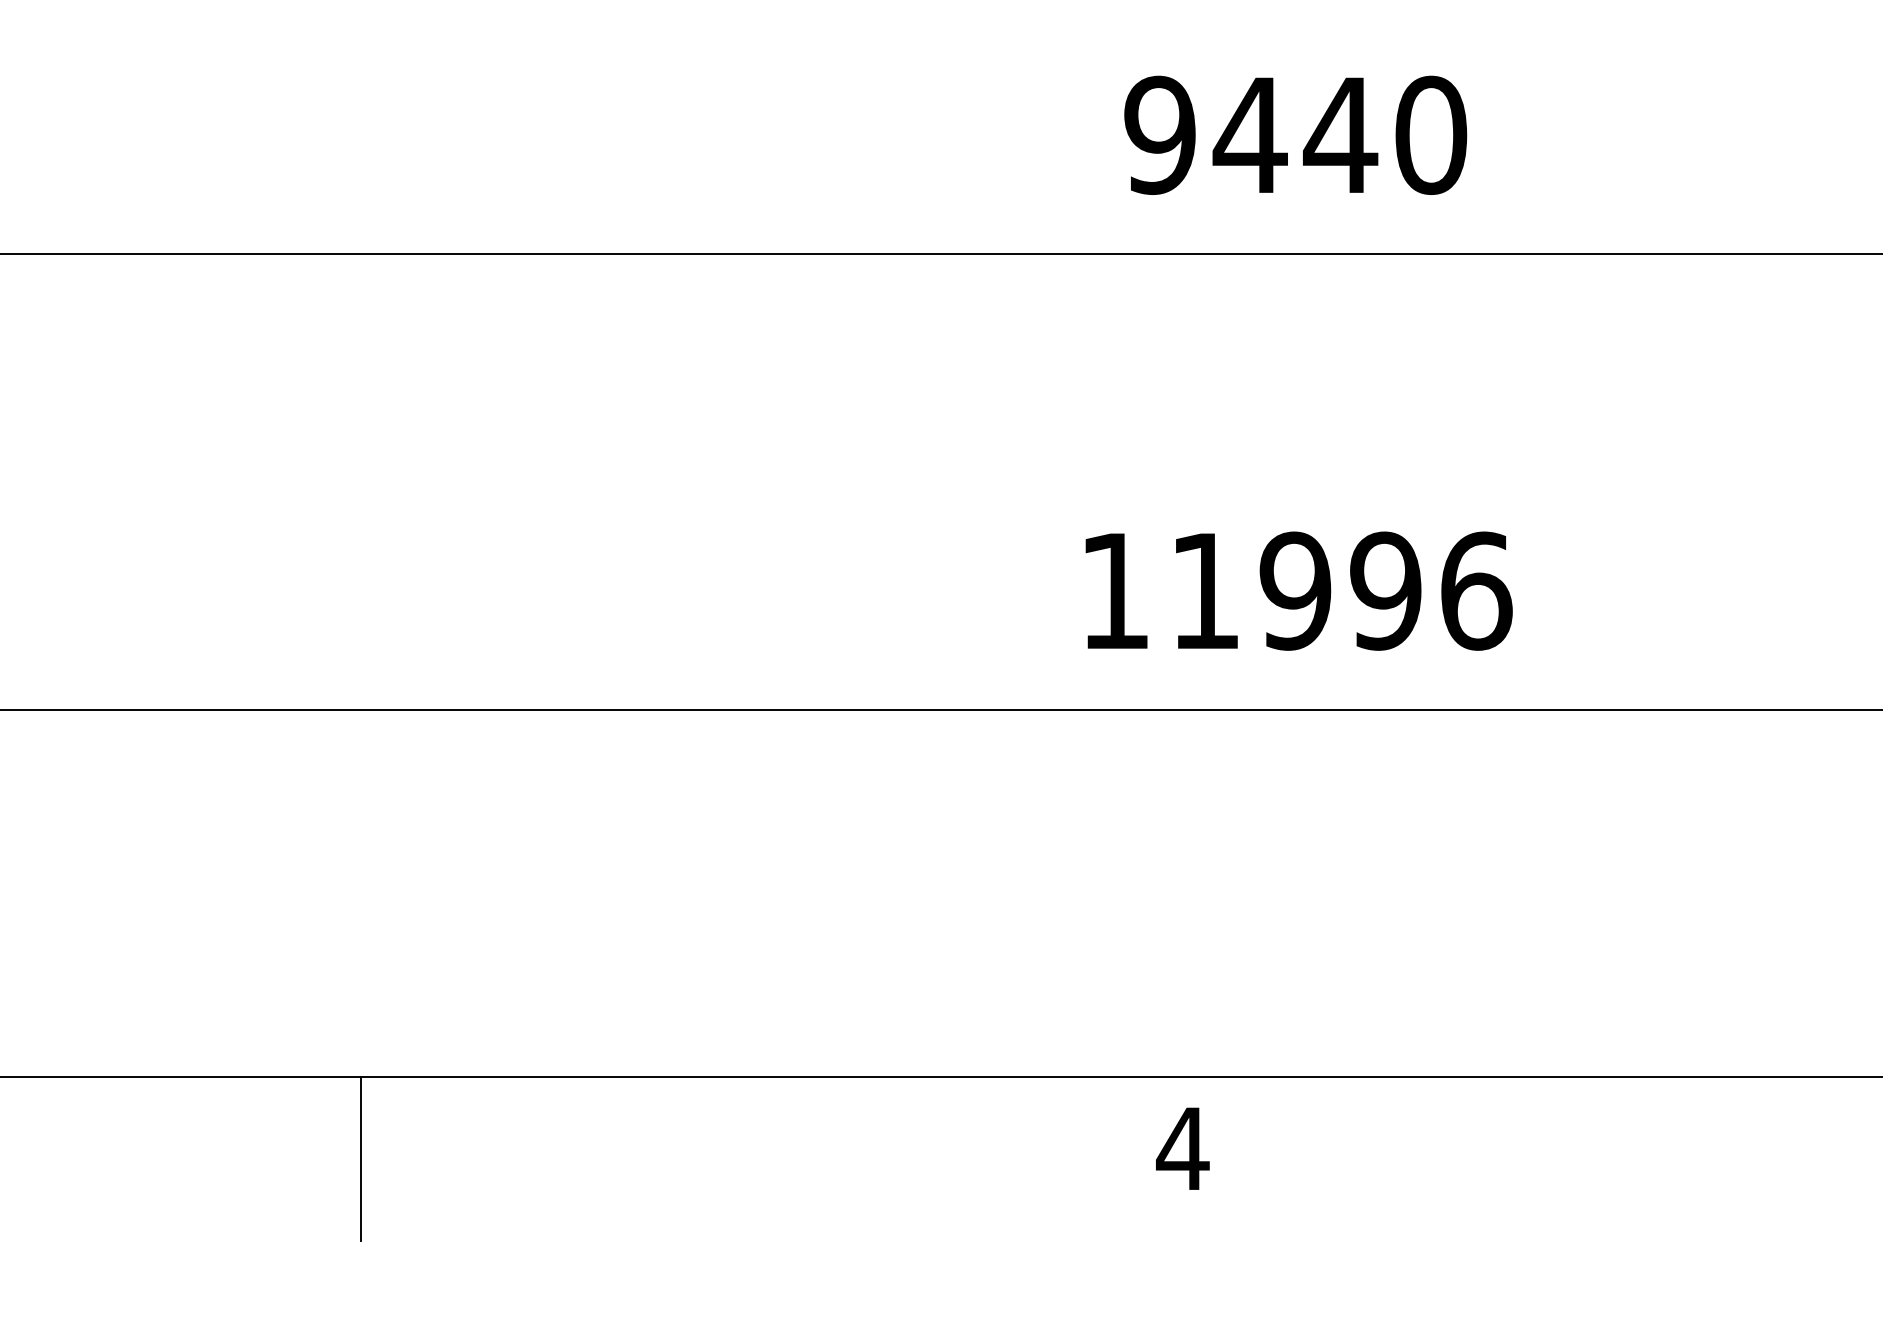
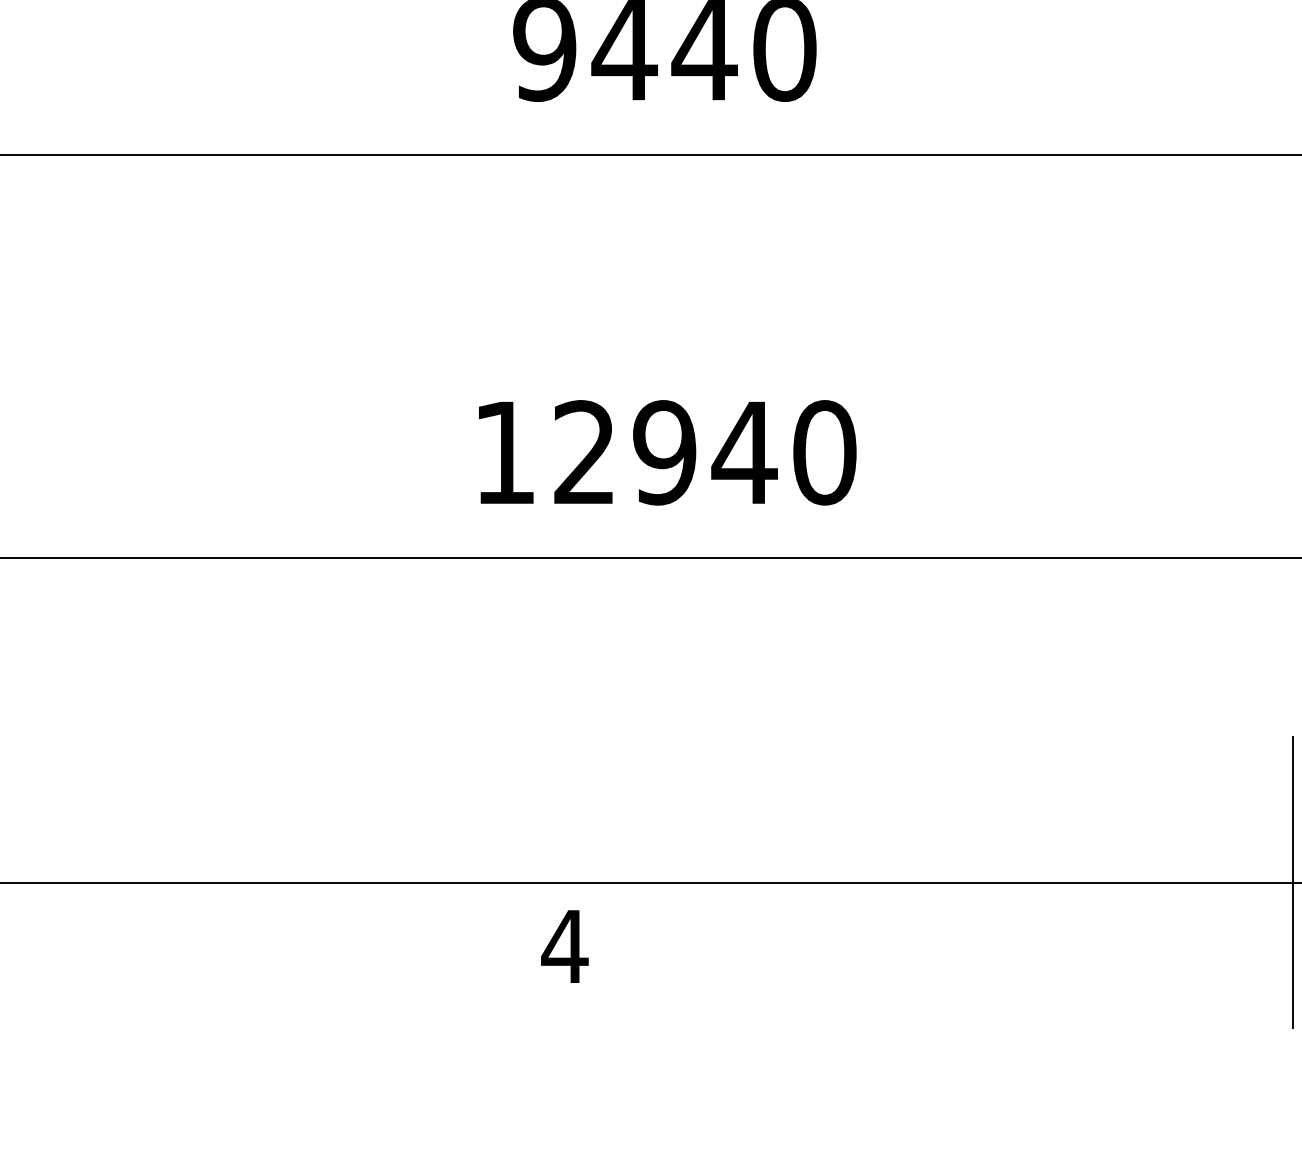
text: (1341, 590) -> (705, 452), 11996 -> 12940

